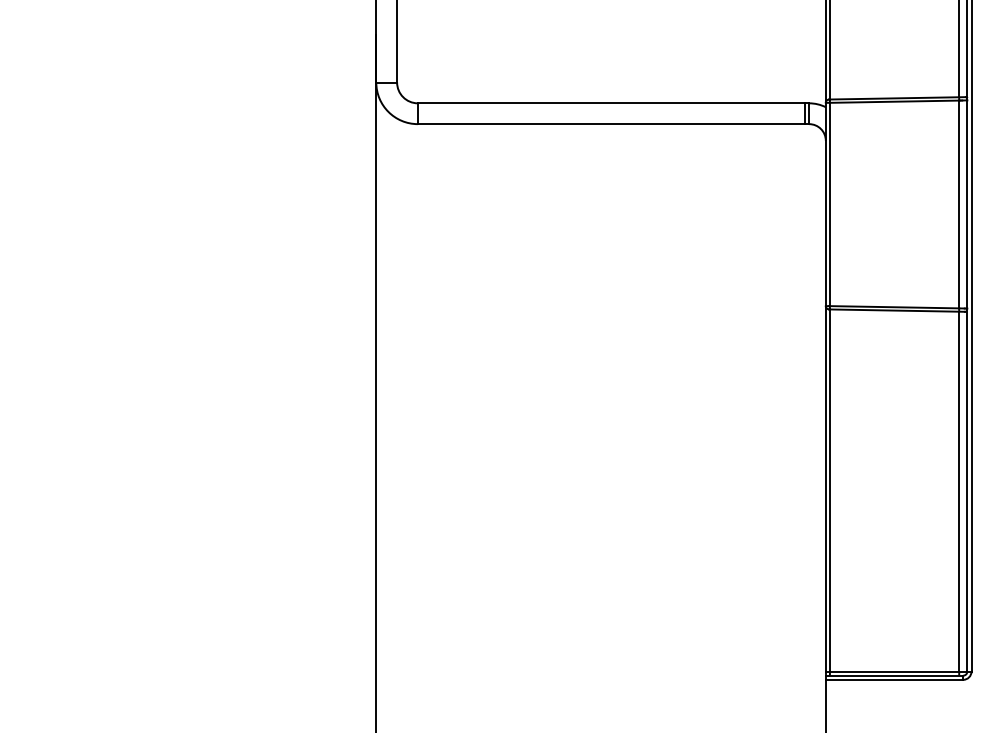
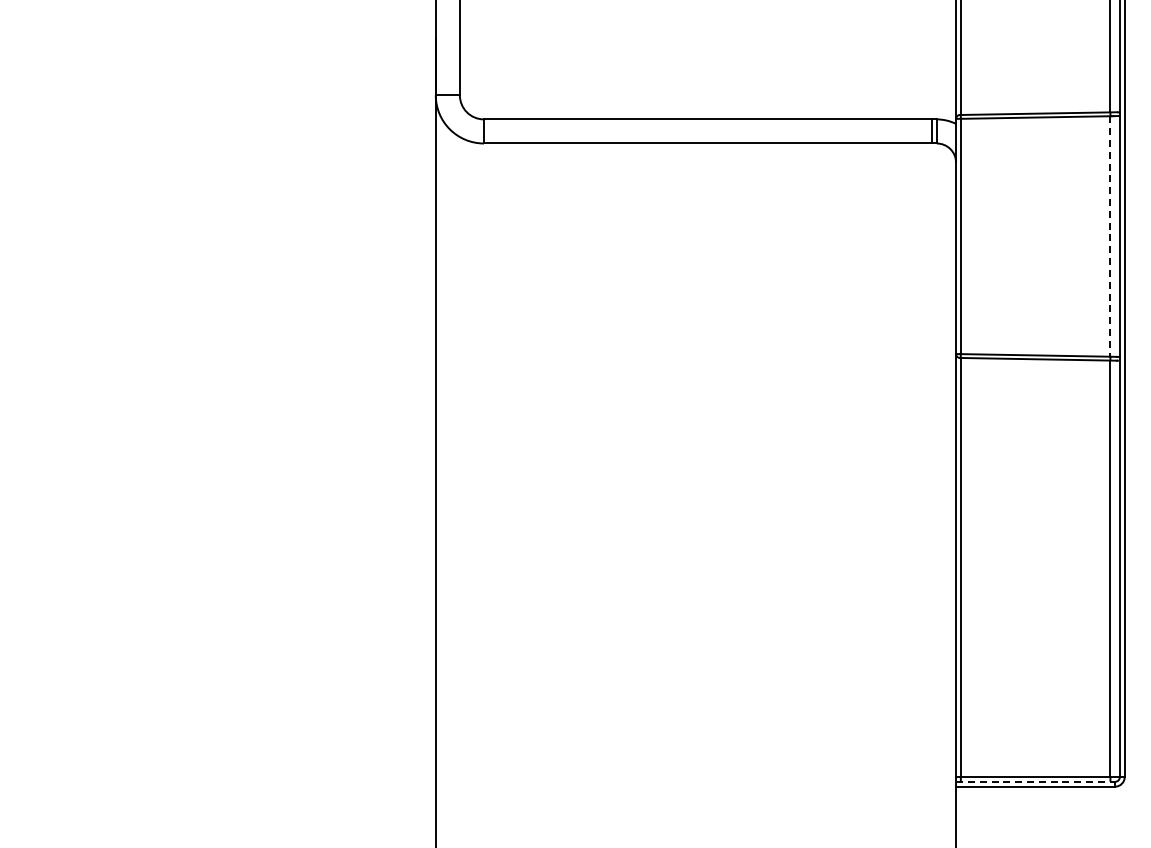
line: (959, 204) -> (1110, 236), solid -> dashed
line: (895, 675) -> (1036, 781), solid -> dashed

